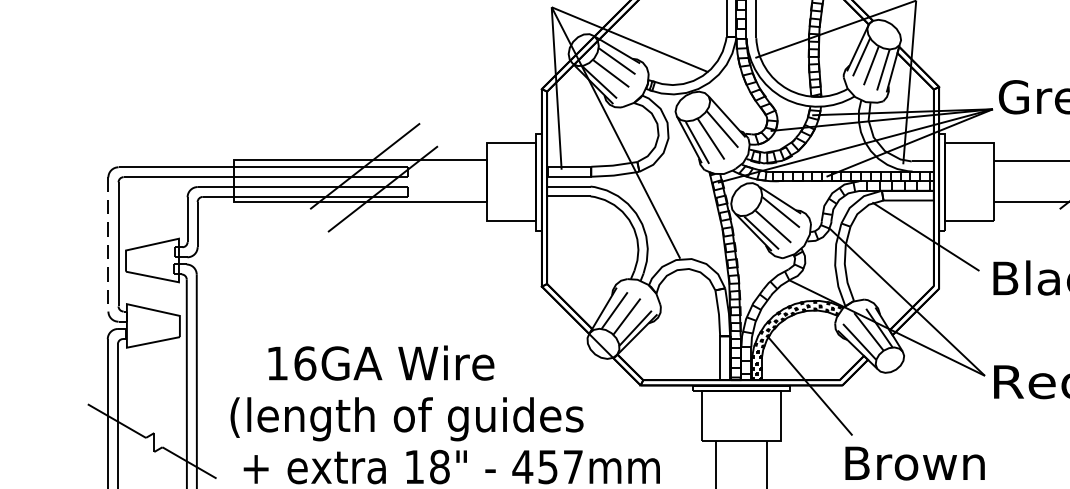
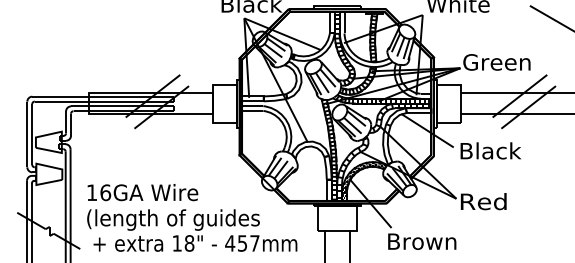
line: (108, 244) -> (27, 134), dashed -> solid
text: (380, 362) -> (142, 192), moved

